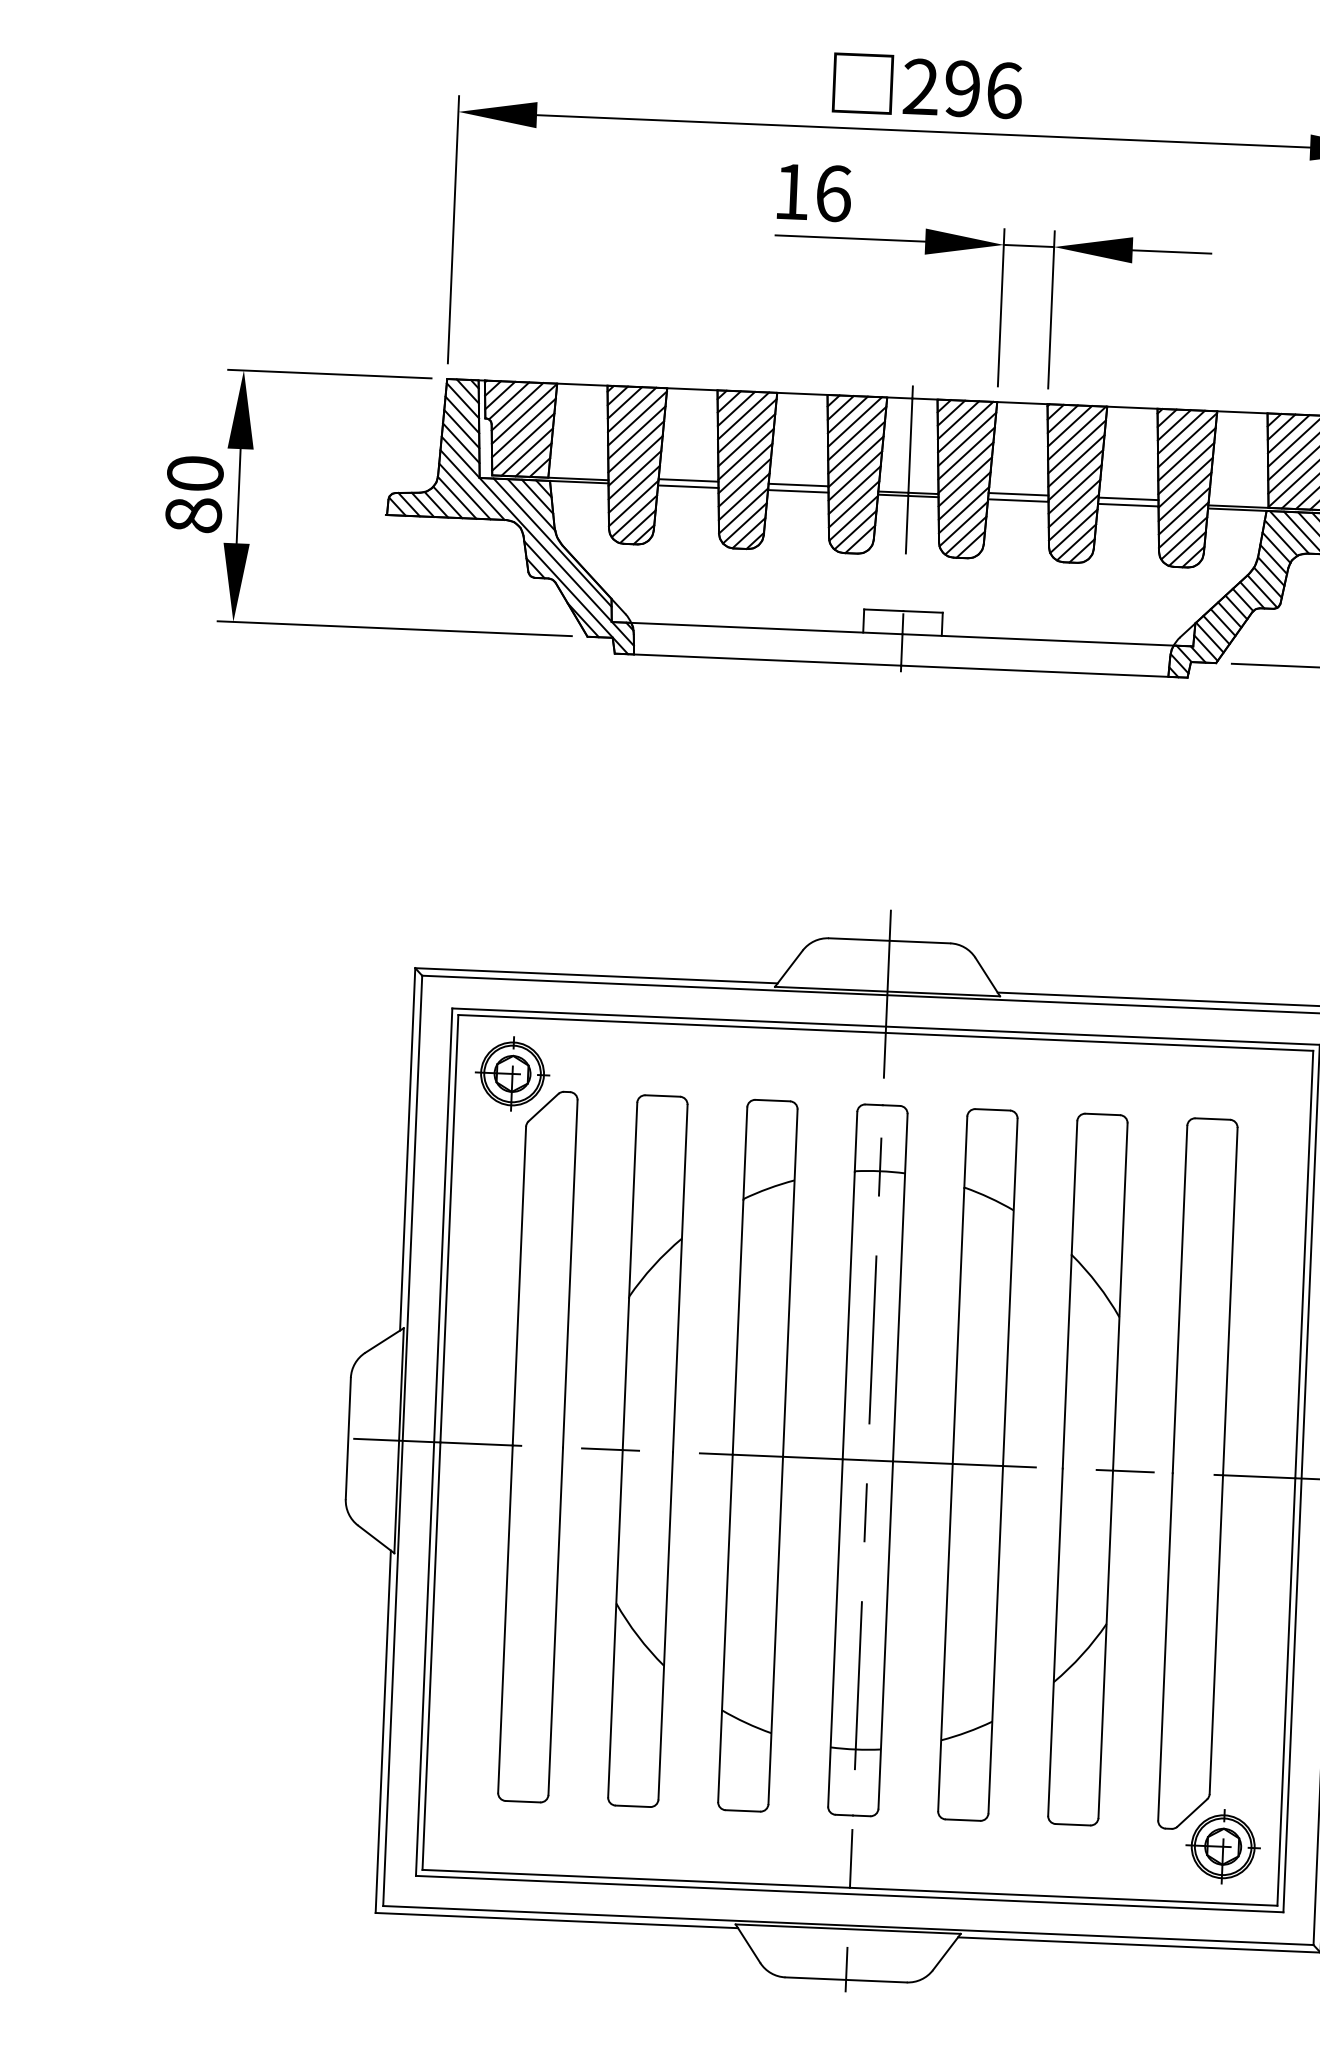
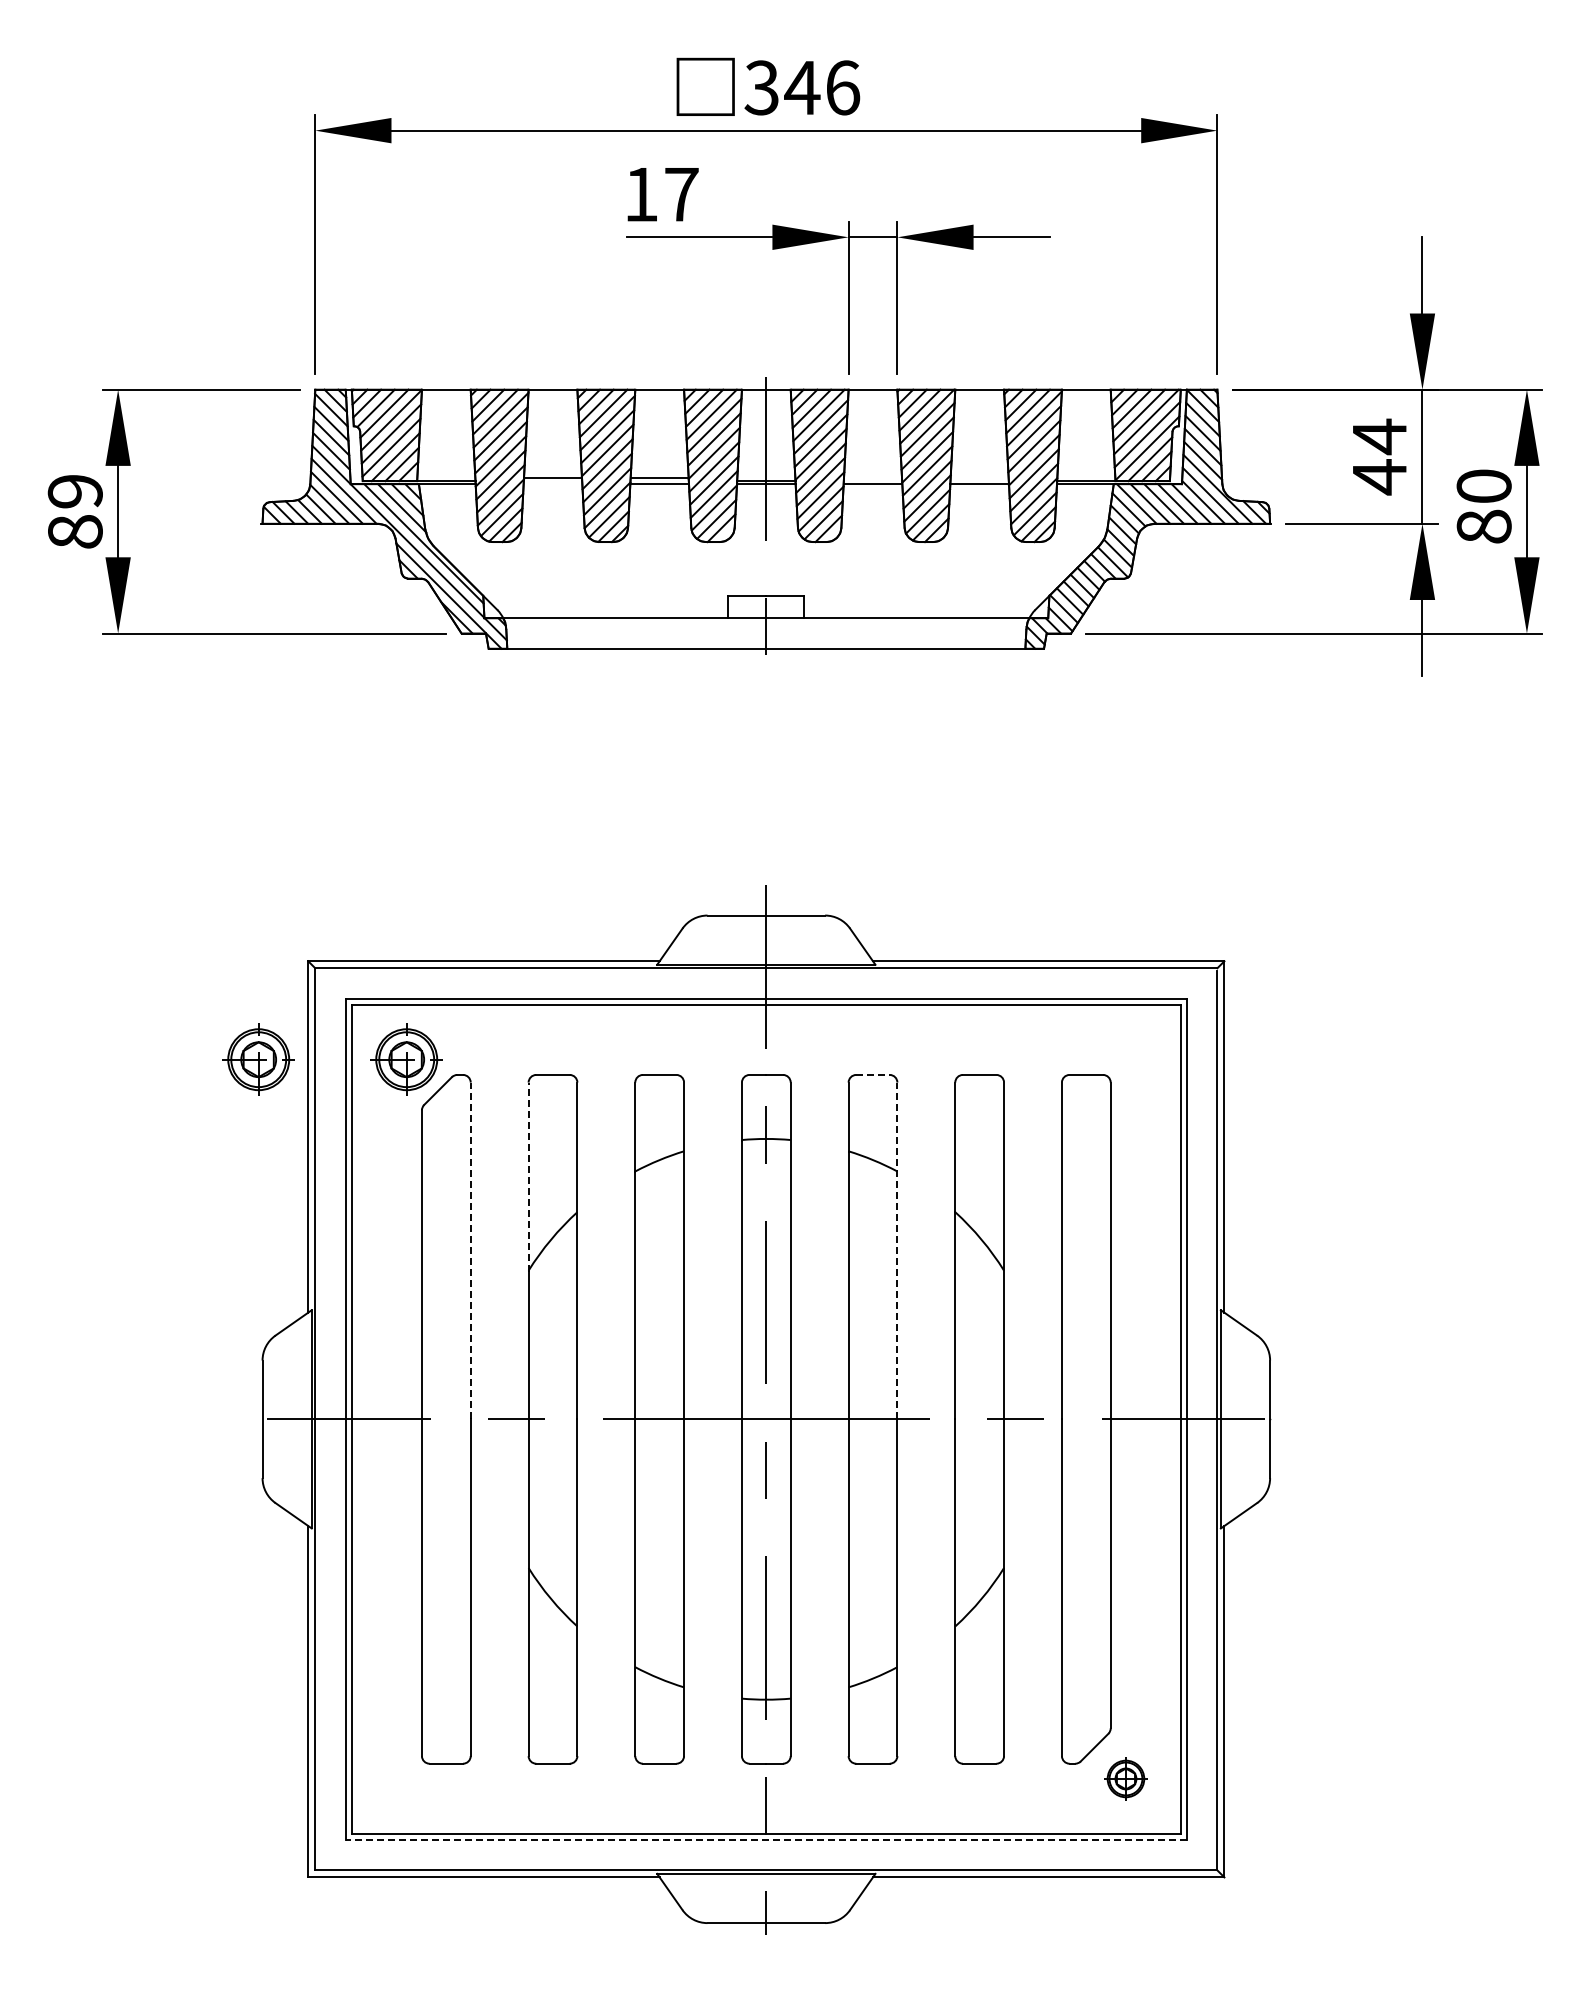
text: (942, 87) -> (782, 87), 296 -> 346
text: (833, 193) -> (681, 194), 16 -> 17
text: (194, 473) -> (74, 491), 80 -> 89
line: (687, 487) -> (552, 484), removed
line: (1018, 494) -> (872, 478), removed
line: (1128, 499) -> (979, 478), removed
part: (359, 1067) -> (258, 1059), added
line: (993, 1109) -> (873, 1074), solid -> dashed
line: (633, 1200) -> (528, 1177), solid -> dashed
line: (570, 1273) -> (470, 1250), solid -> dashed
line: (1010, 1291) -> (897, 1250), solid -> dashed
part: (1222, 1846) -> (1125, 1778), size x0.6
line: (849, 1893) -> (766, 1839), solid -> dashed

